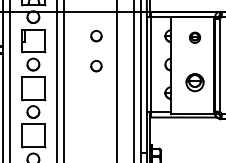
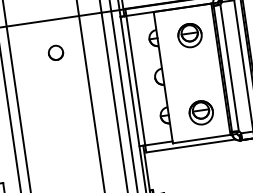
part: (194, 37) -> (189, 35), size x1.67
circle: (96, 66) -> (62, 94), removed
part: (194, 82) -> (200, 112), moved

